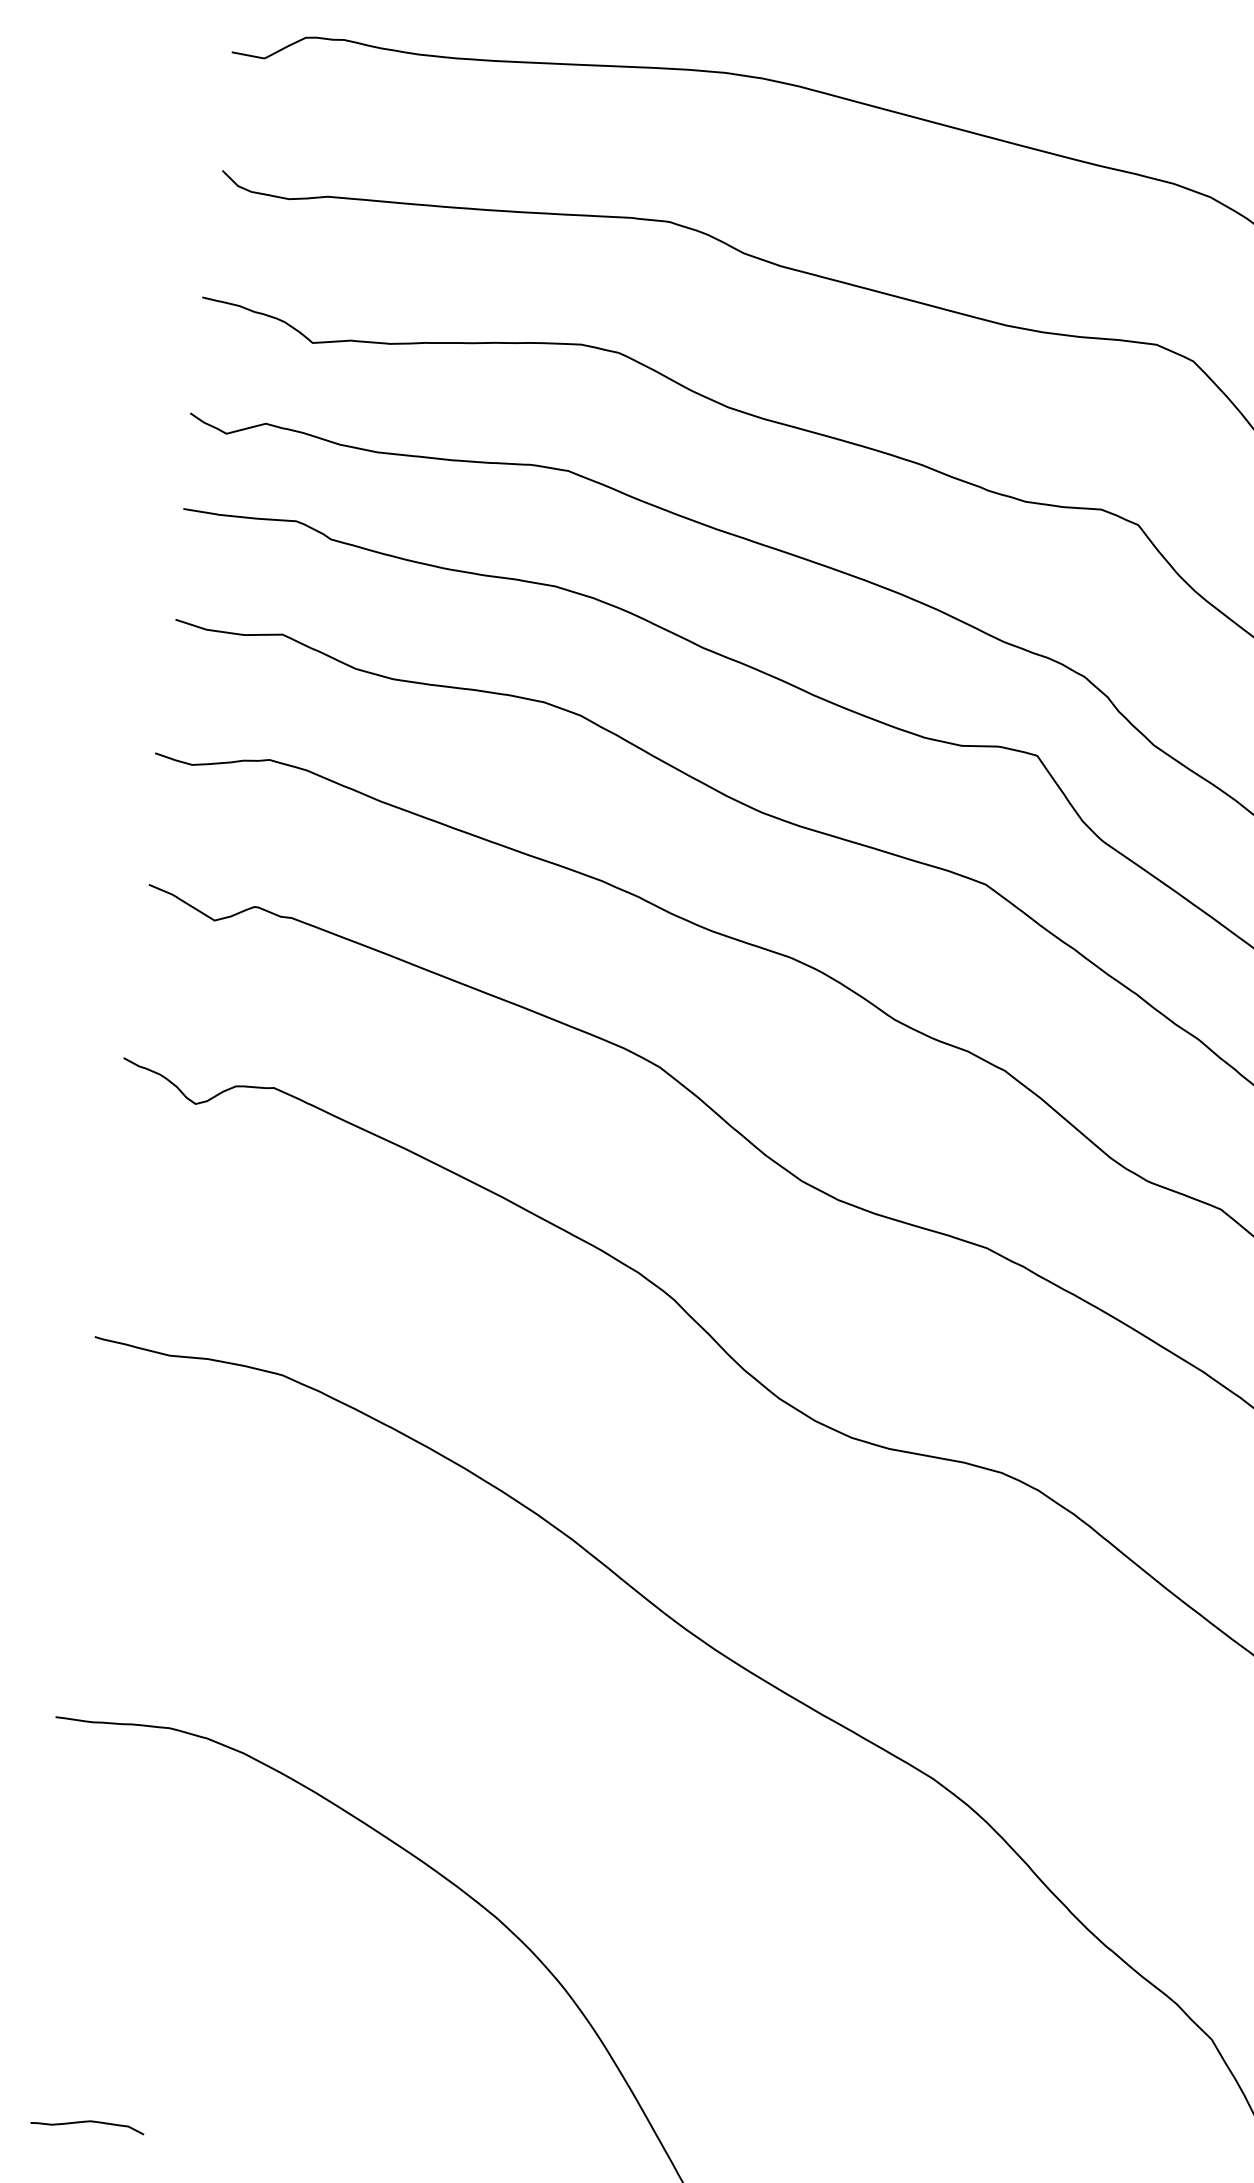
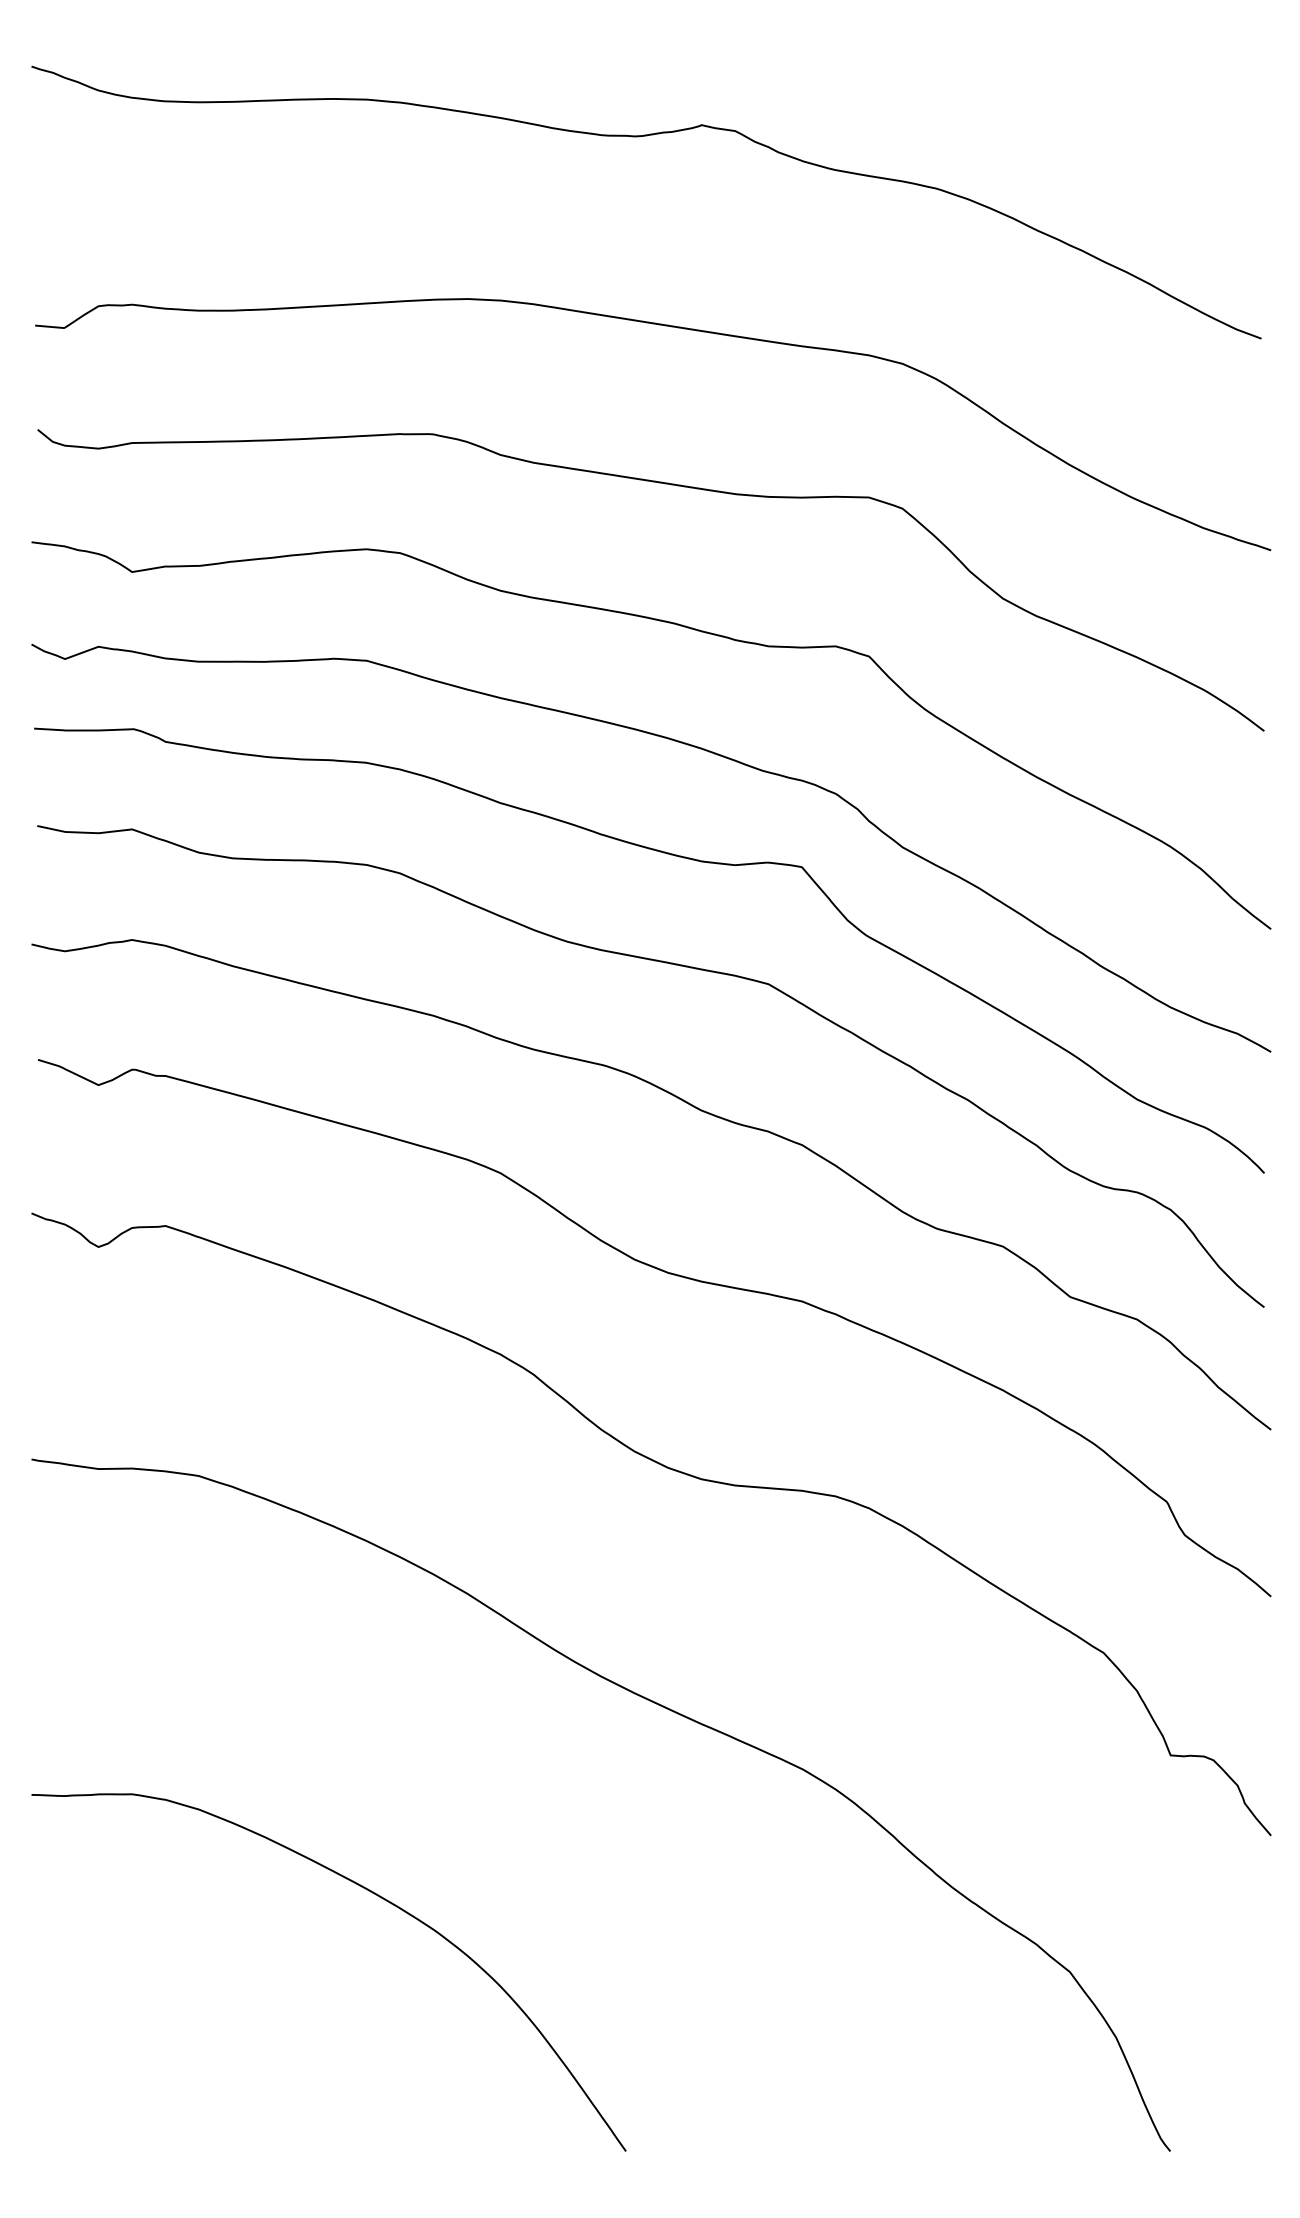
curve: (88, 2122) -> (96, 2145), removed

